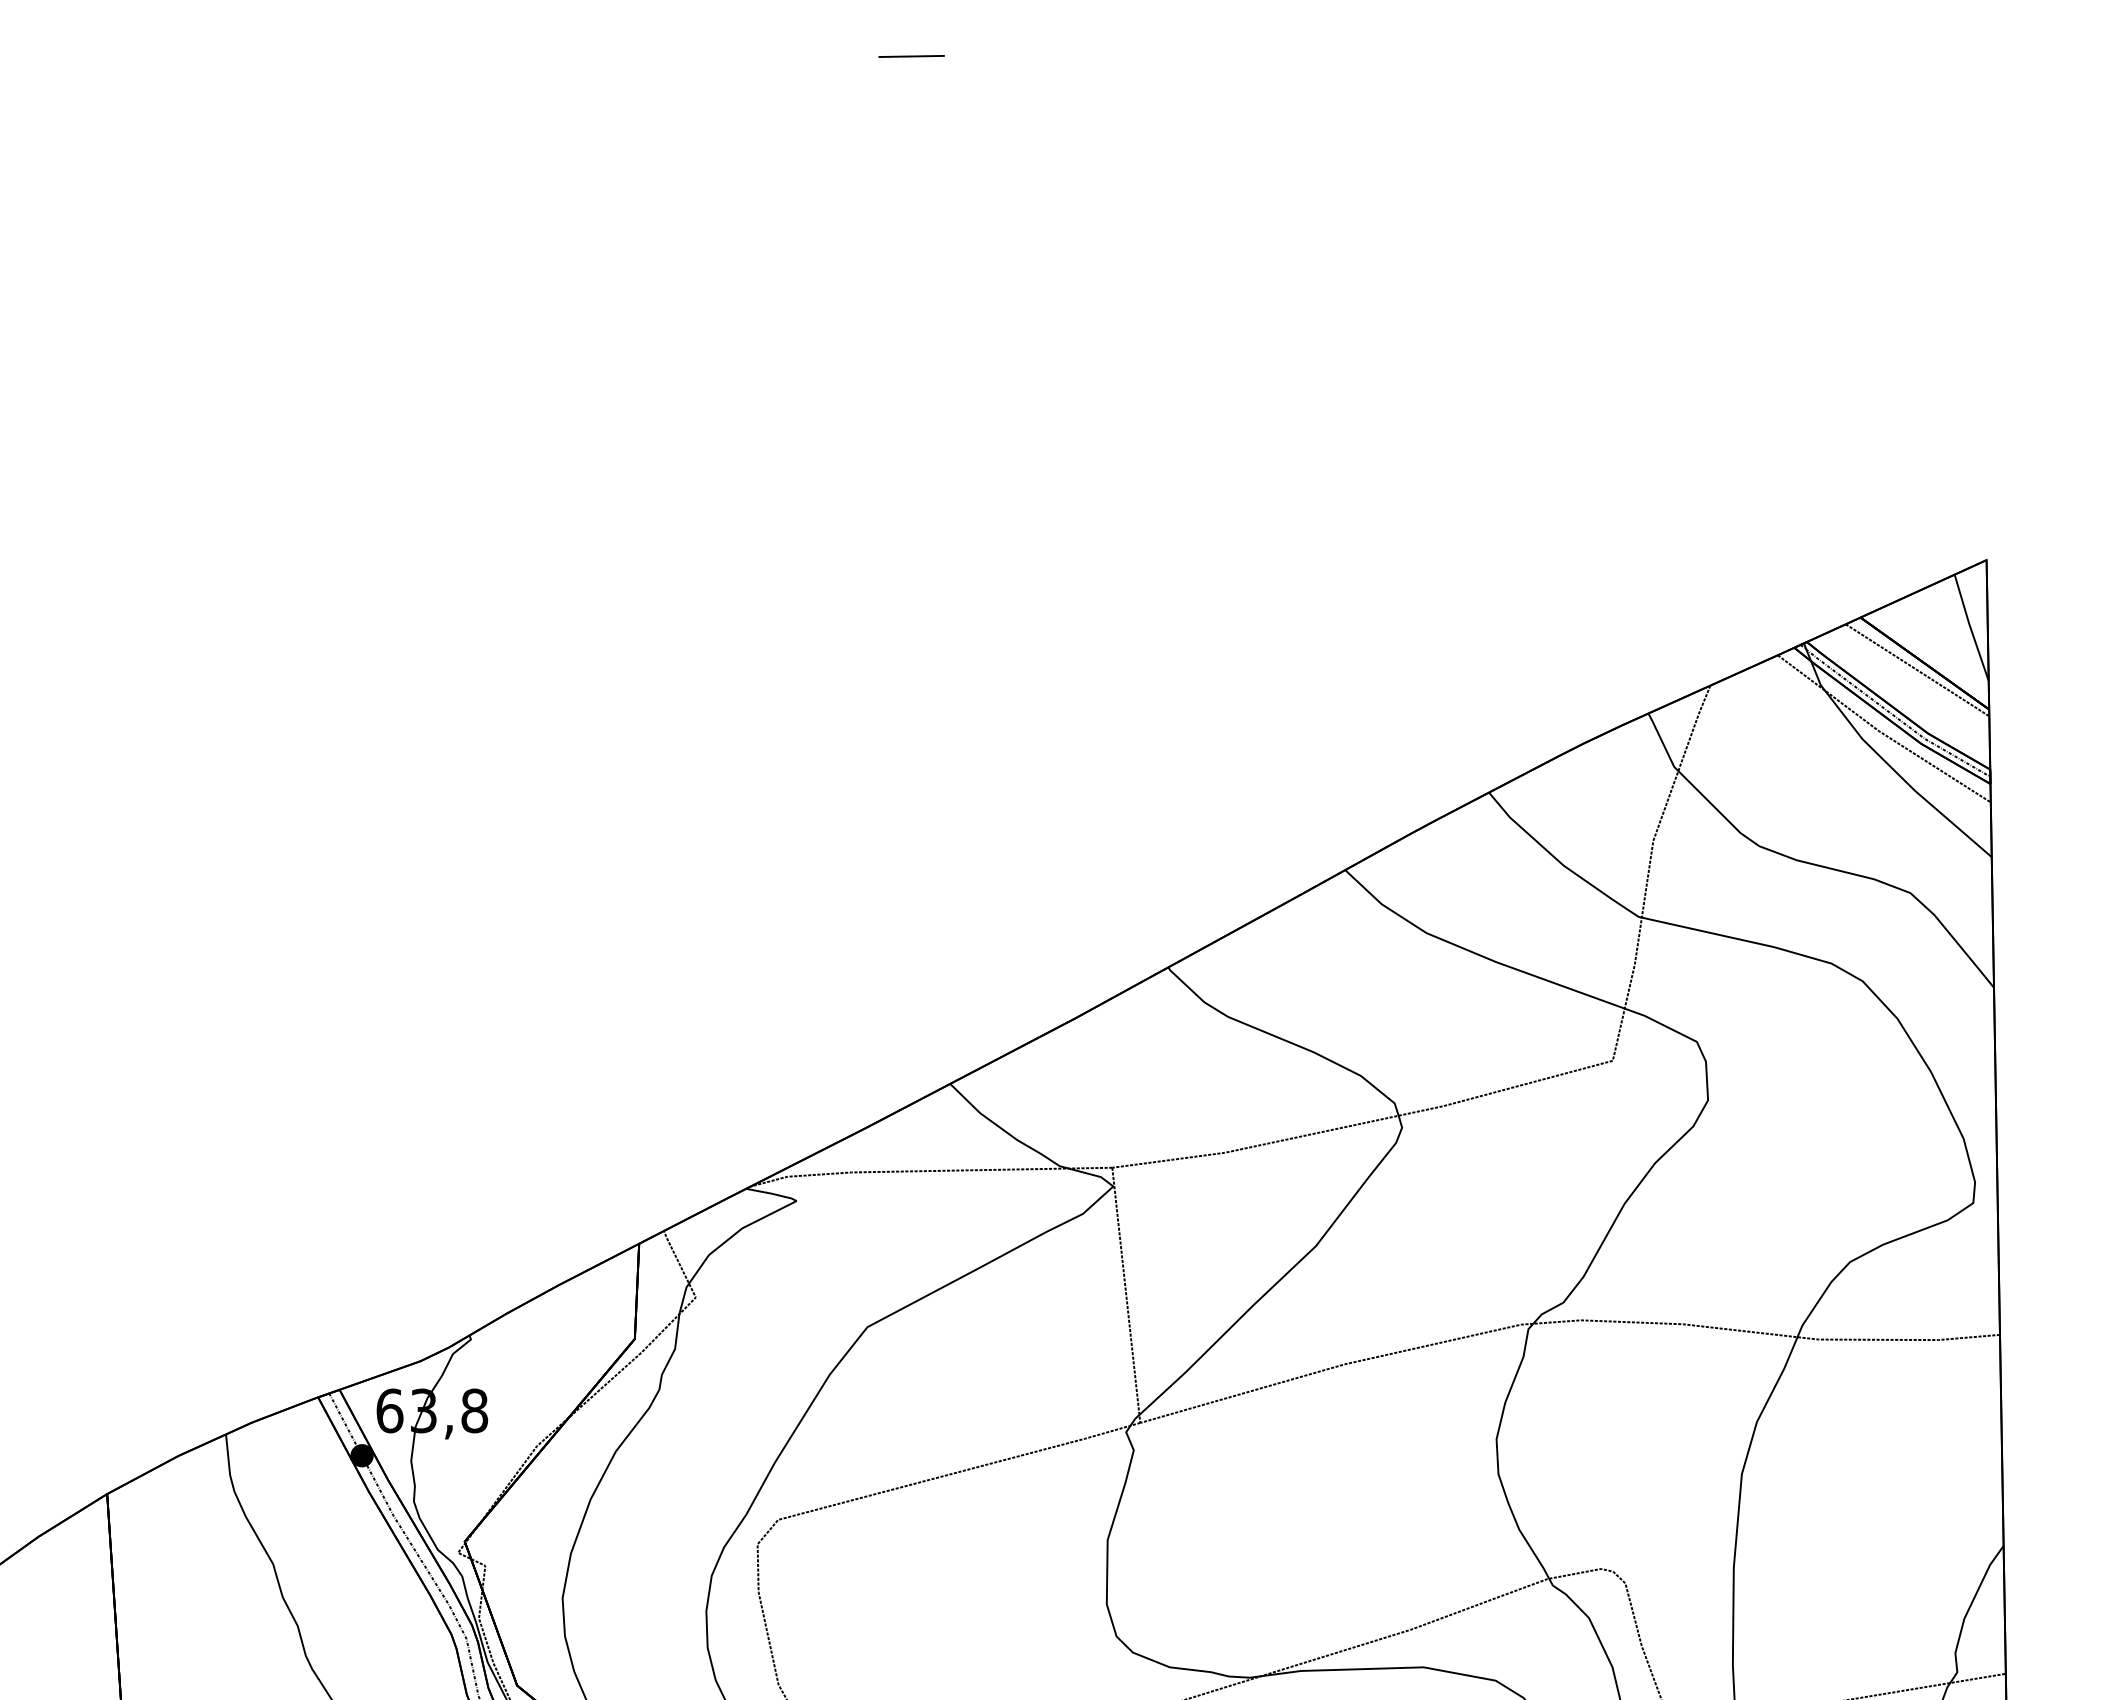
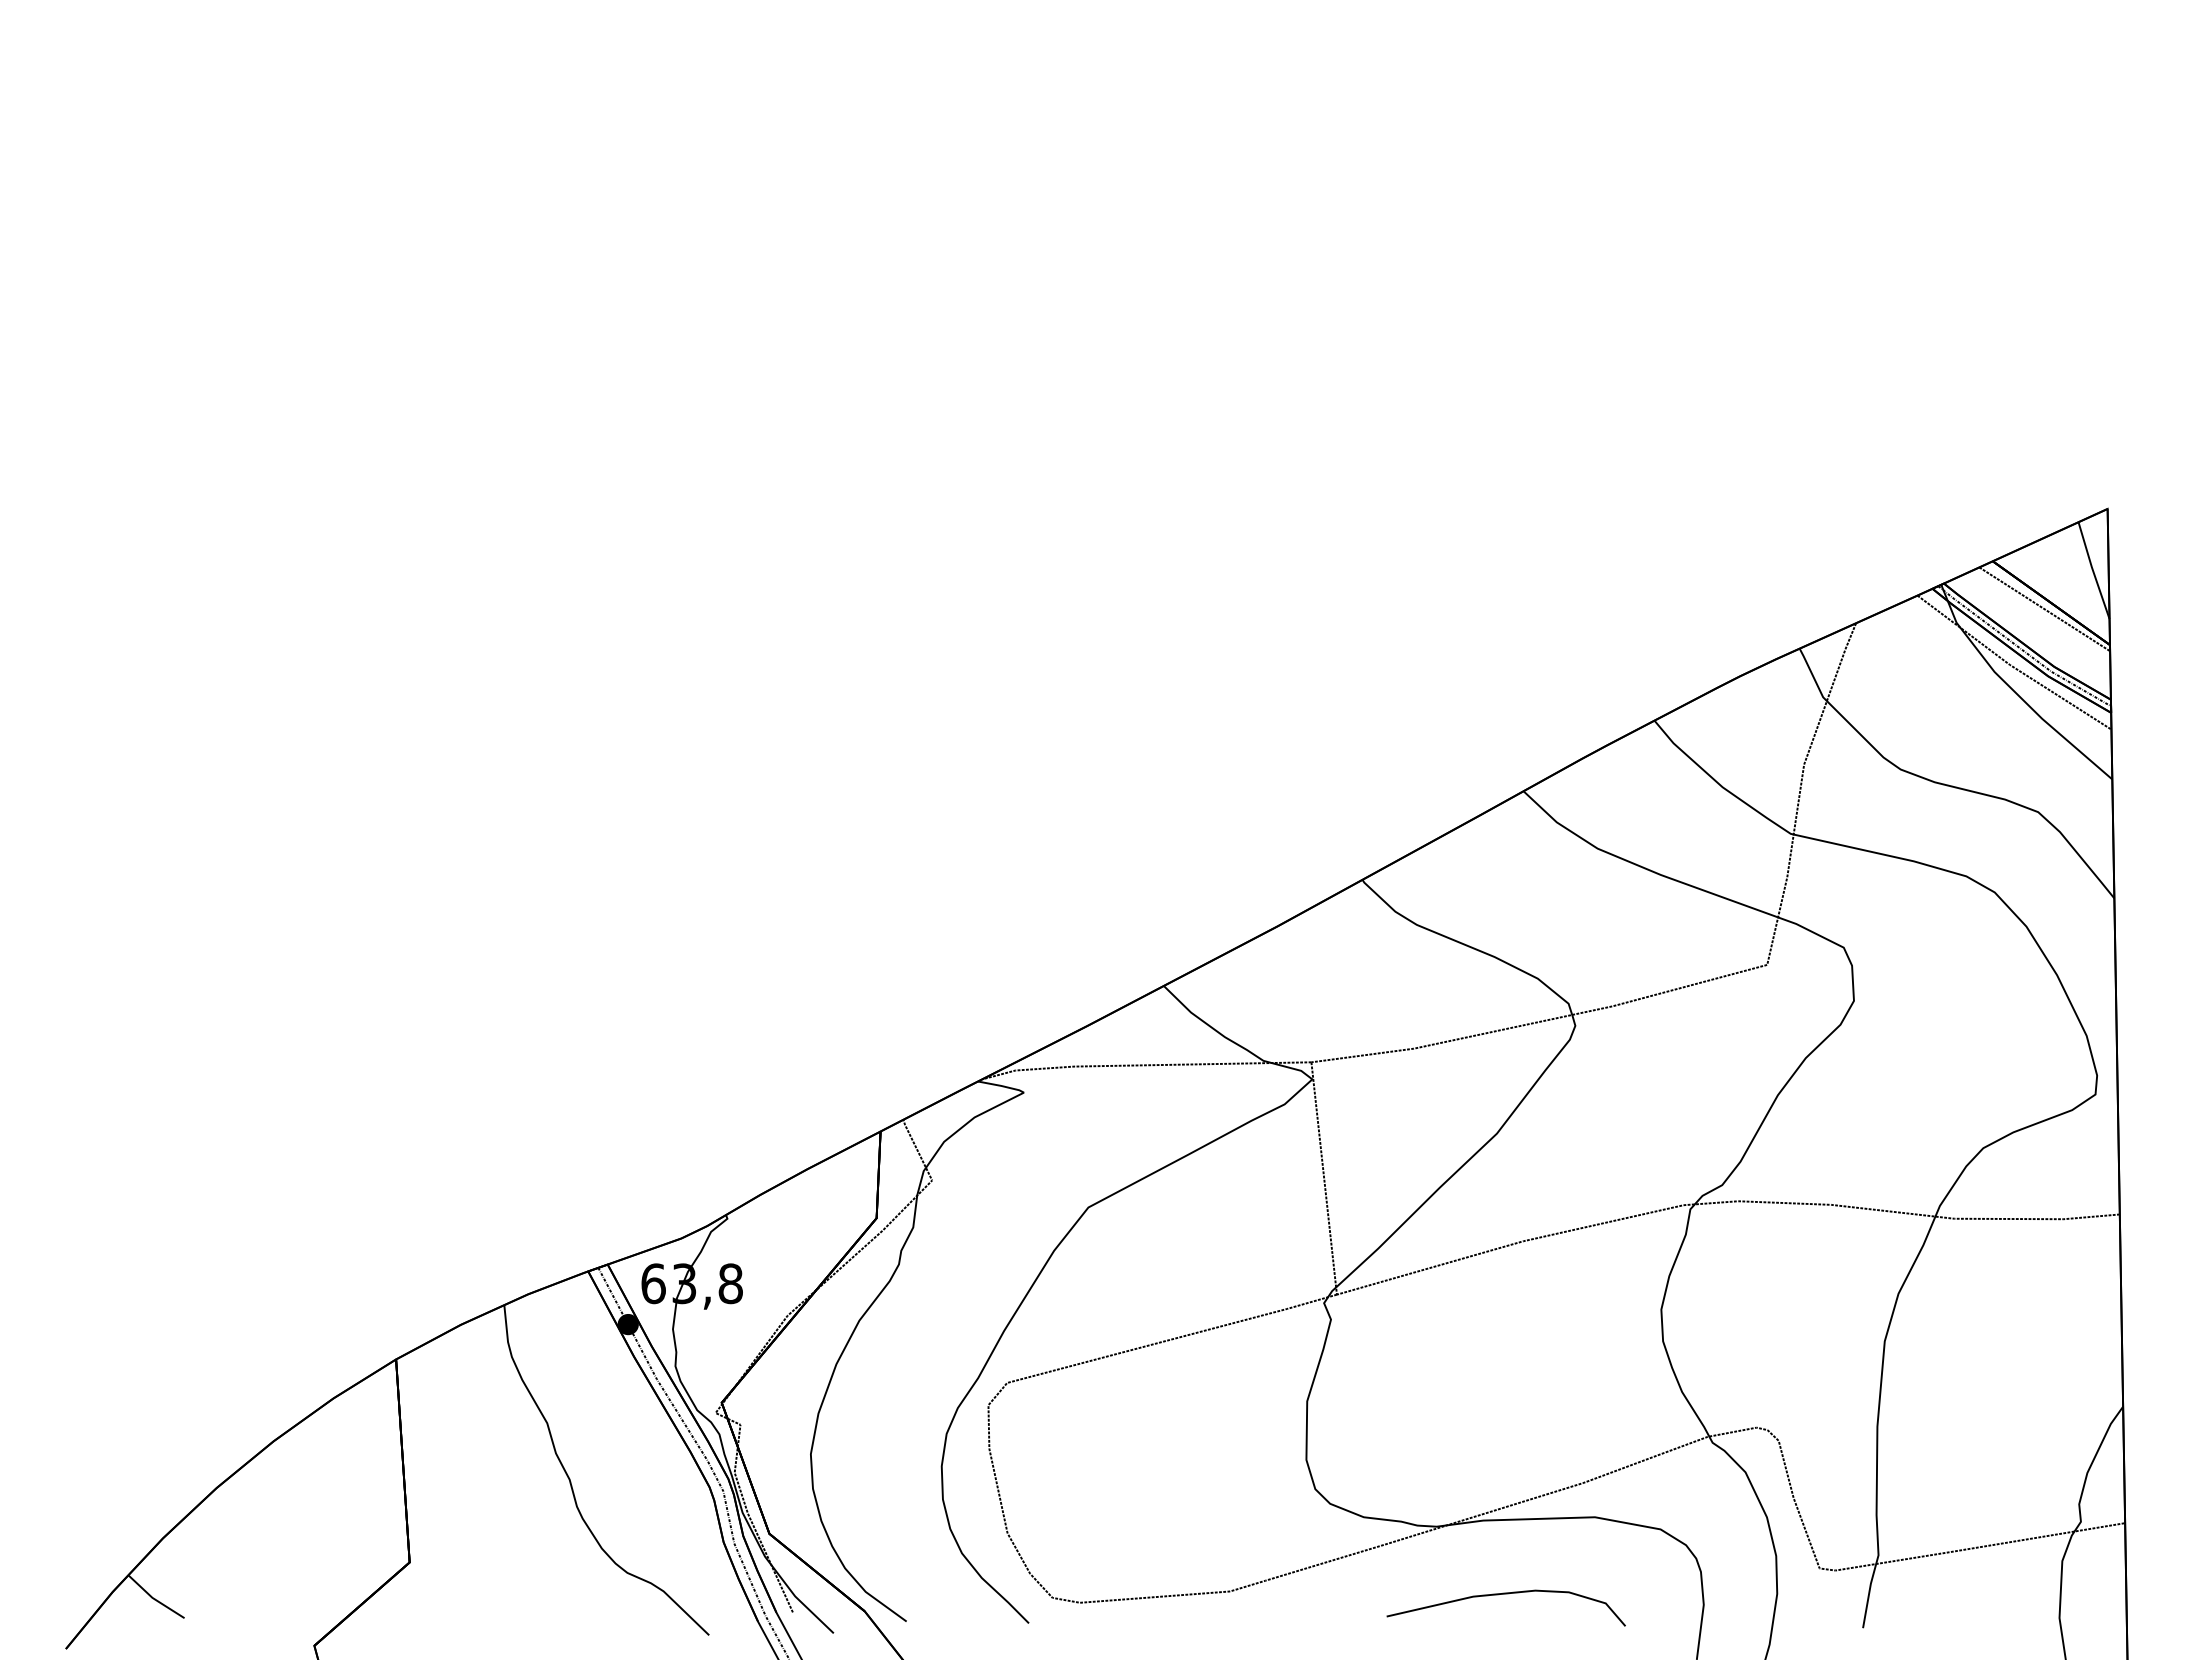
line: (911, 55) -> (1128, 49), removed

